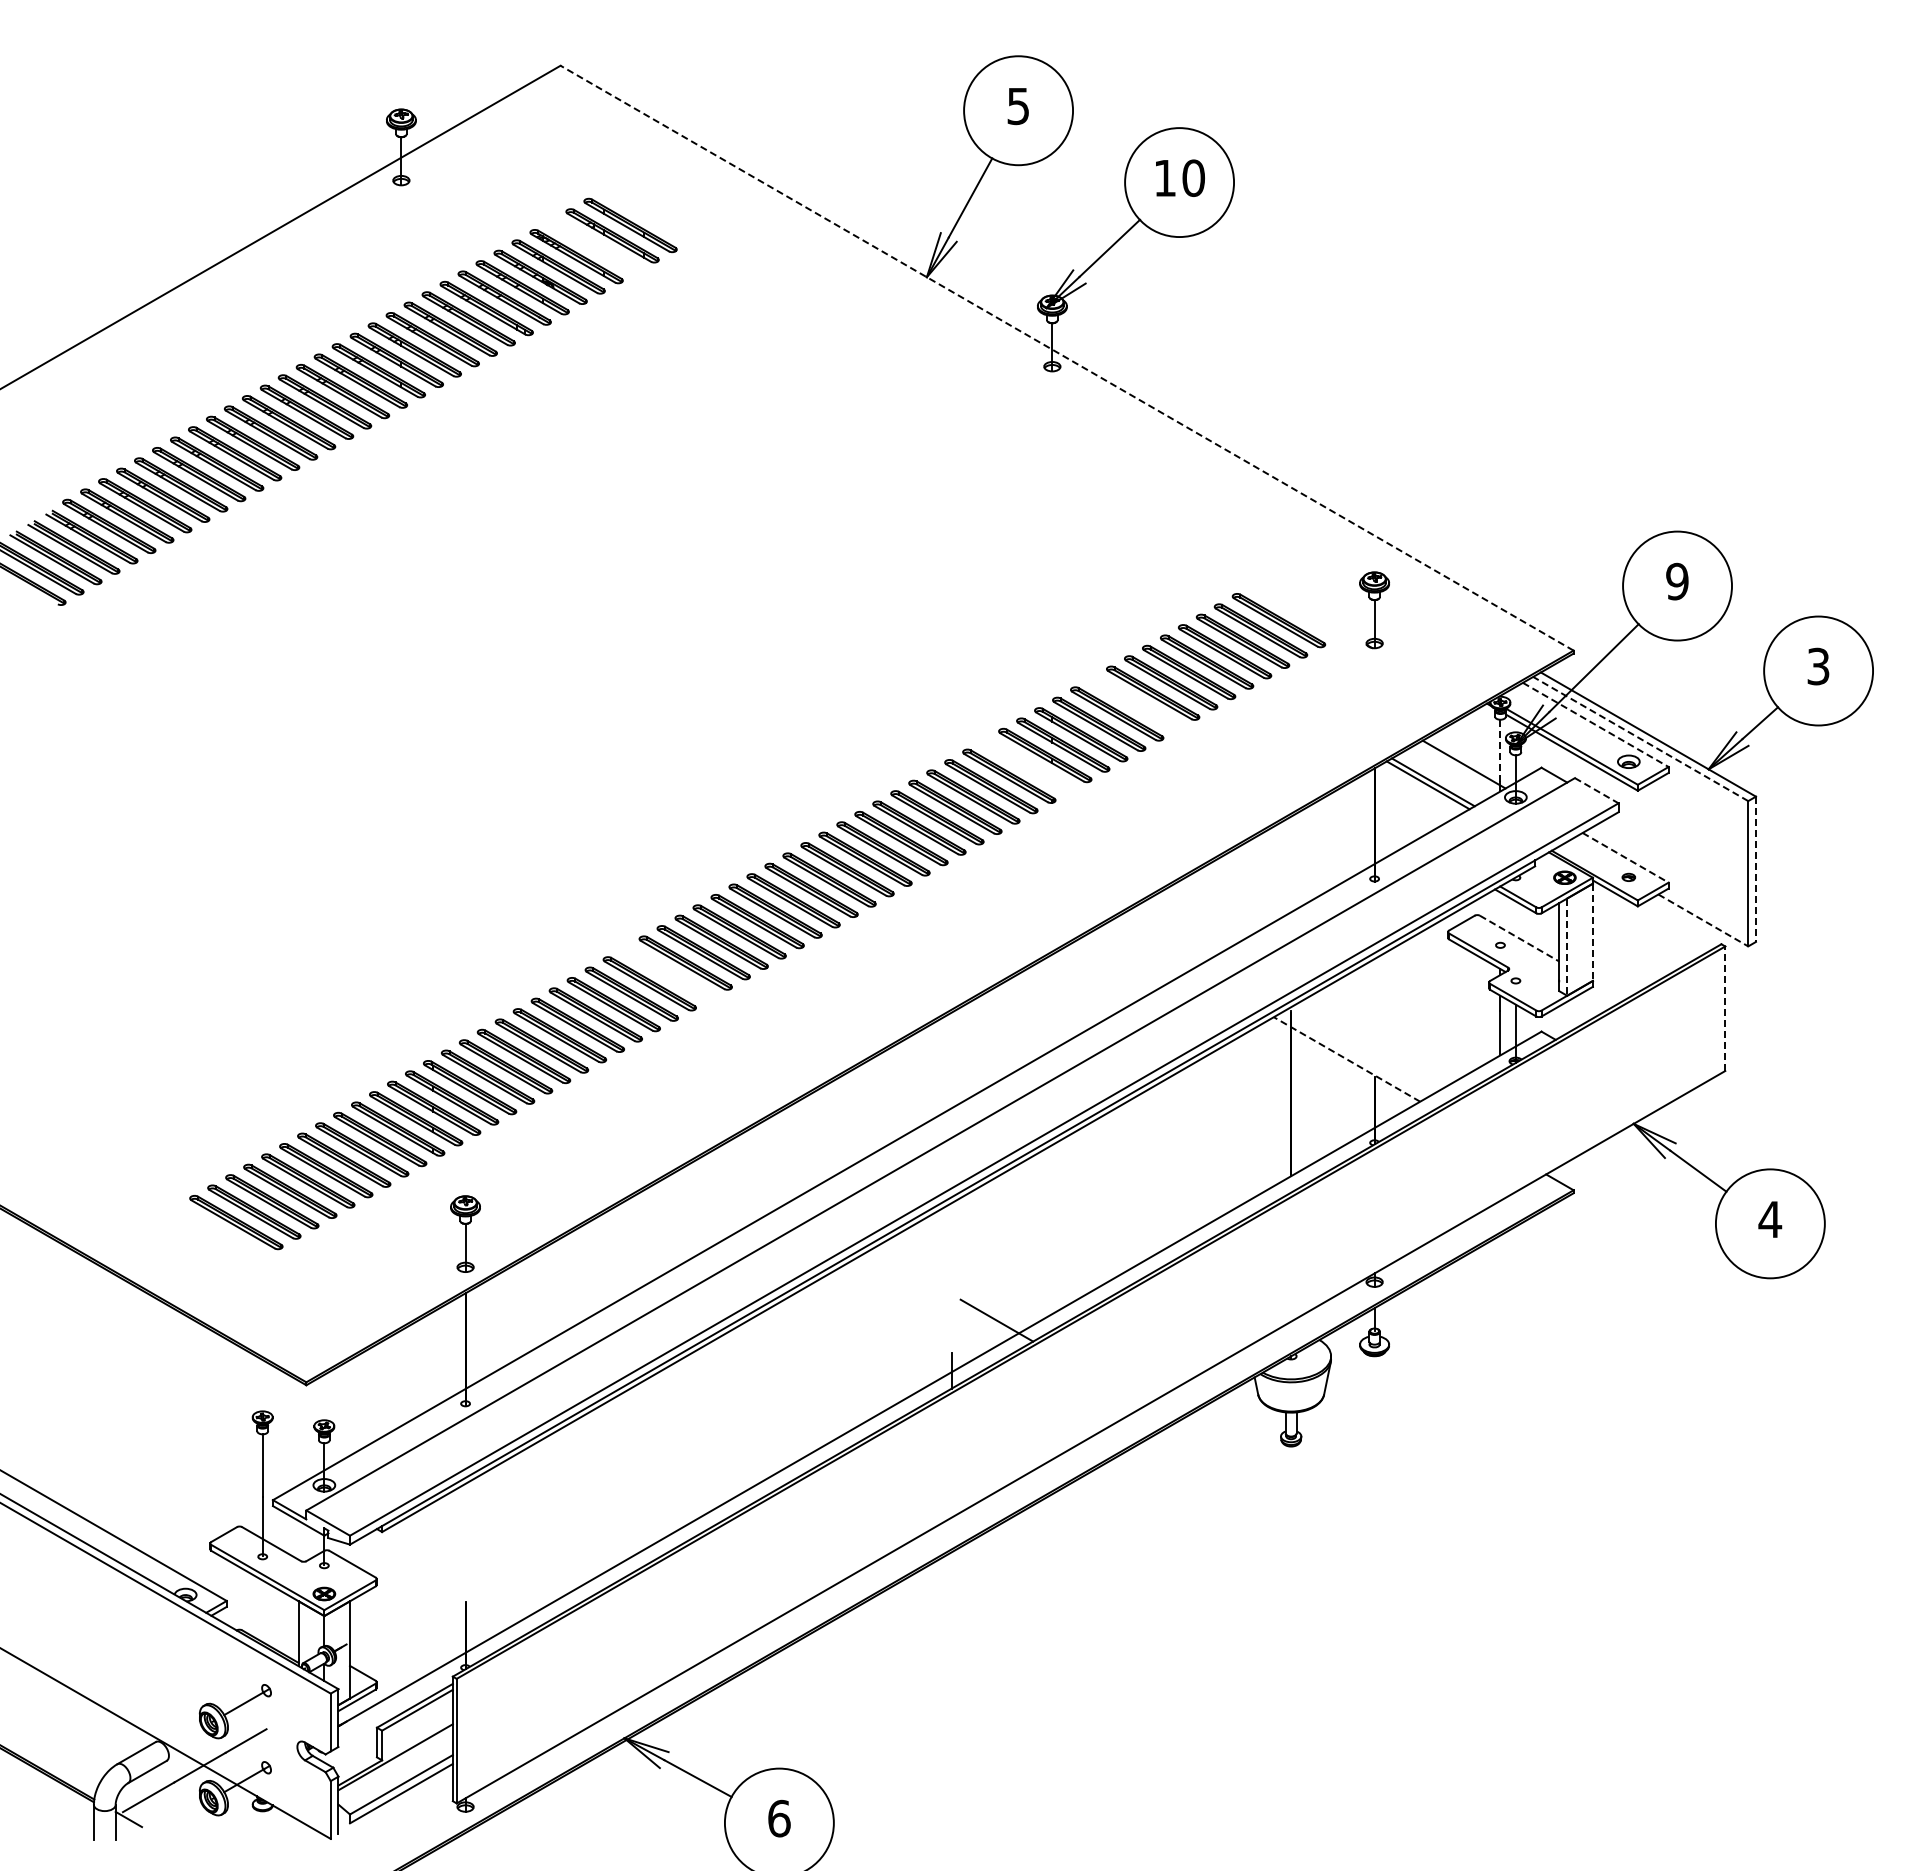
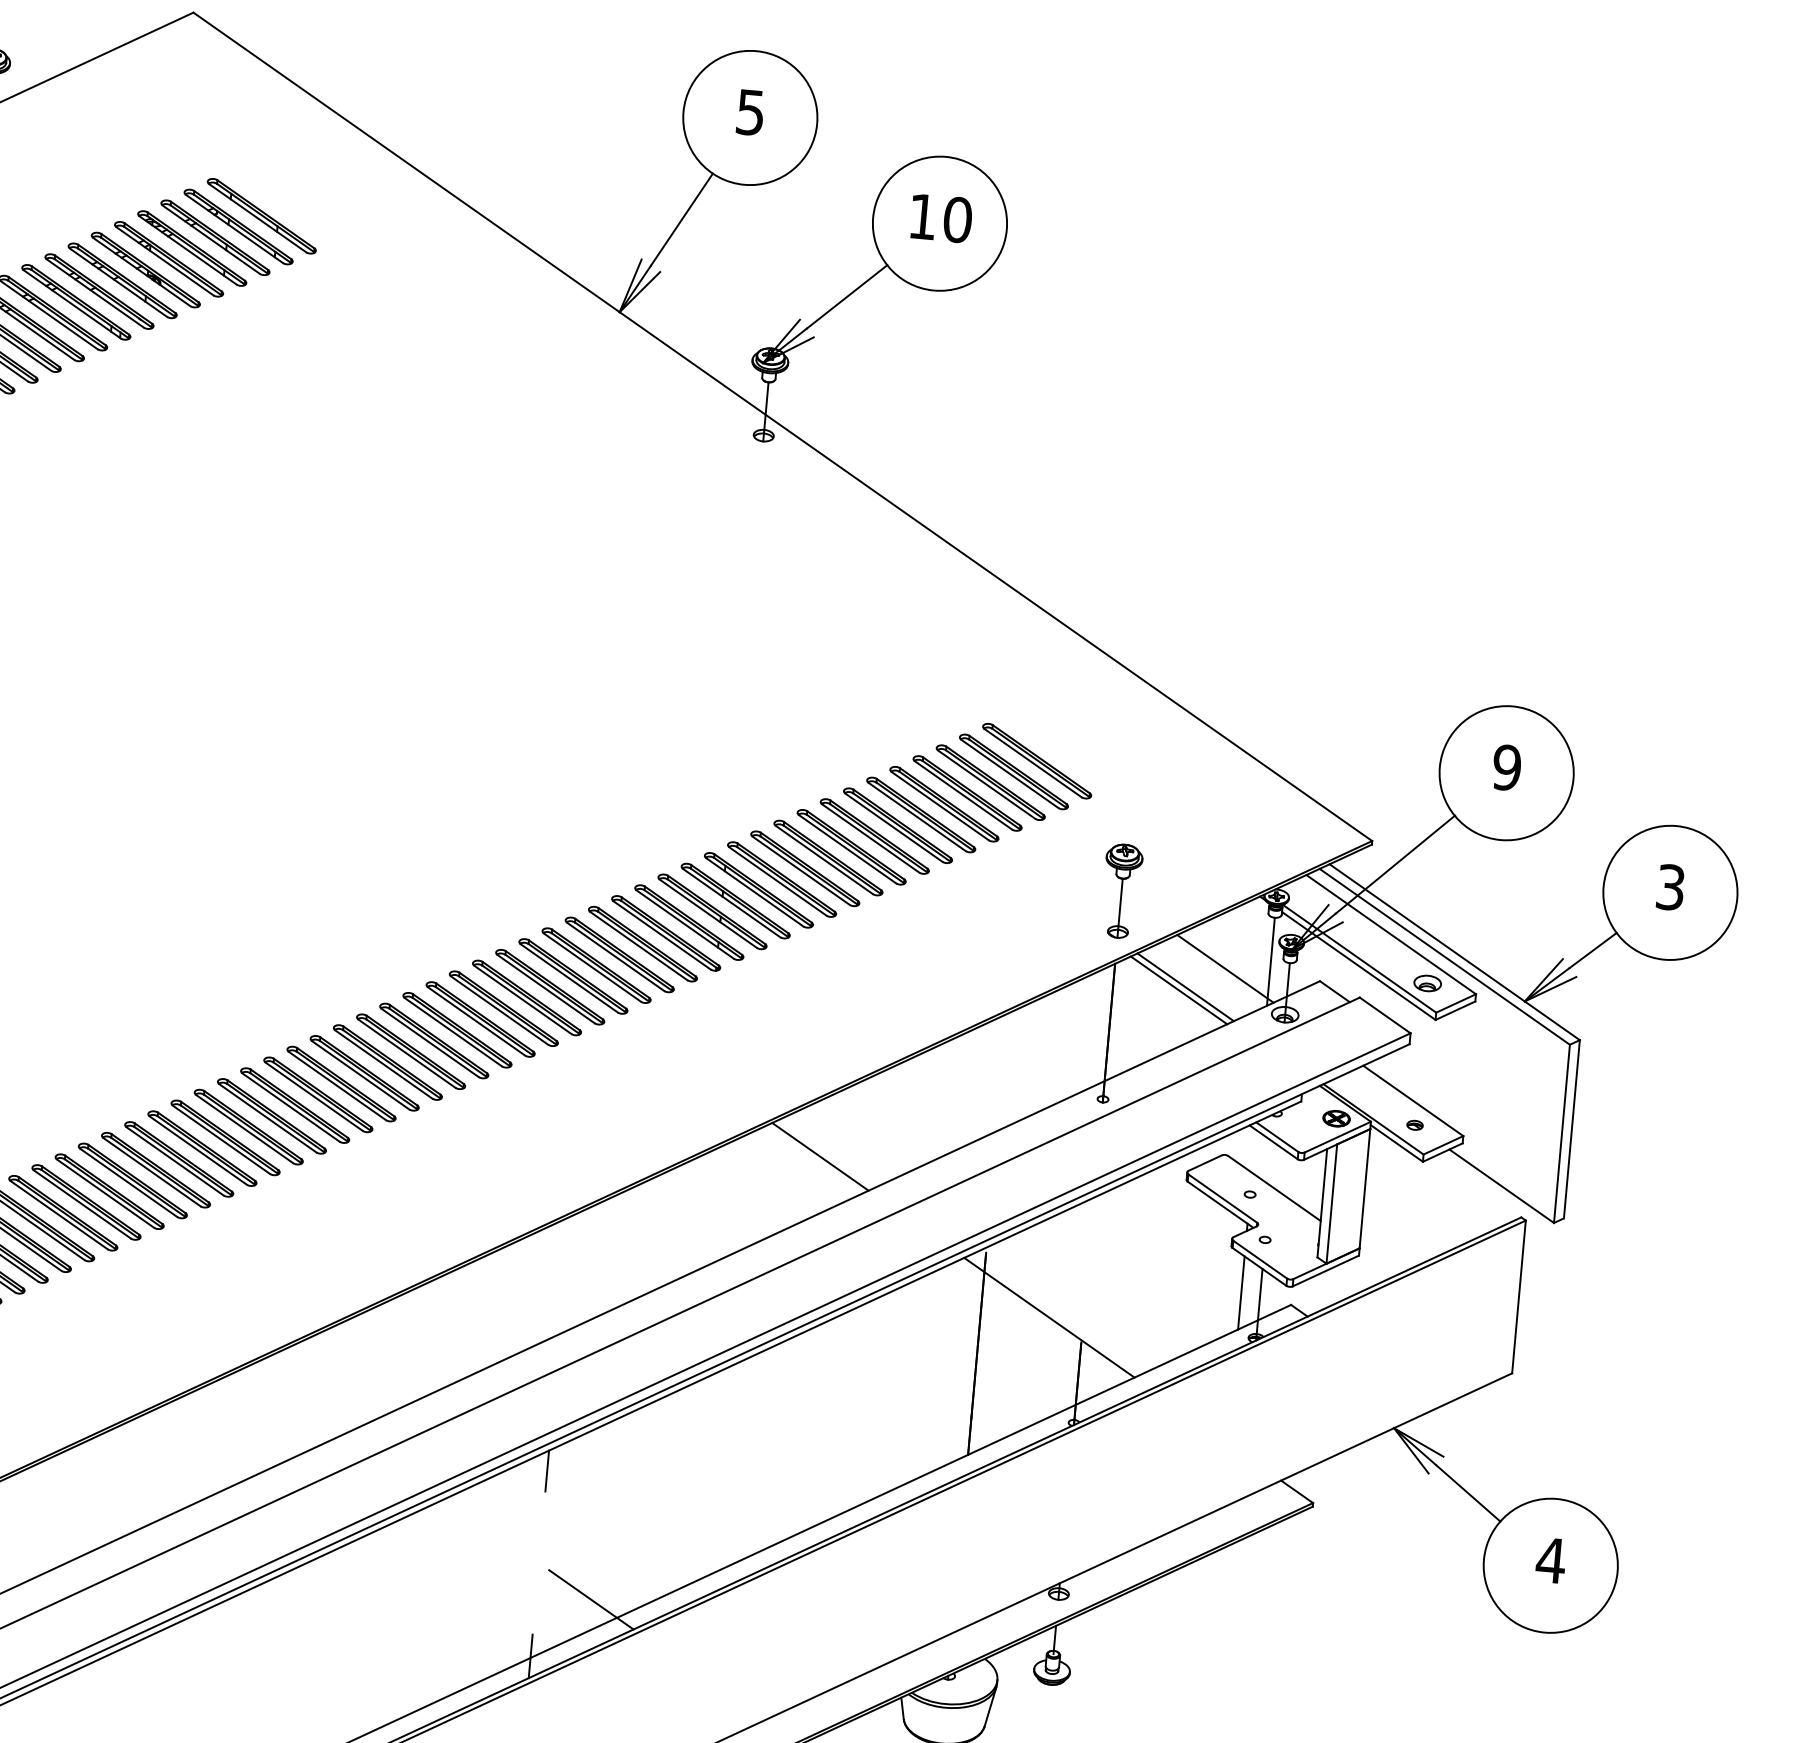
part: (594, 245) -> (215, 236), added
line: (1067, 358) -> (783, 427), dashed -> solid
part: (1296, 609) -> (1036, 760), added
part: (1374, 610) -> (1121, 891), moved
part: (1135, 703) -> (828, 857), added
line: (1596, 725) -> (1392, 935), dashed -> solid
line: (1640, 738) -> (1444, 956), dashed -> solid
line: (1500, 750) -> (1271, 955), dashed -> solid
part: (1027, 765) -> (689, 922), added
line: (1597, 790) -> (1386, 1015), dashed -> solid
line: (1625, 857) -> (1413, 1100), dashed -> solid
line: (1755, 869) -> (1571, 1129), dashed -> solid
line: (1703, 920) -> (1501, 1186), dashed -> solid
line: (1592, 932) -> (1364, 1188), dashed -> solid
line: (1519, 938) -> (1274, 1188), dashed -> solid
line: (1149, 945) -> (819, 1156), added
line: (1567, 947) -> (1332, 1204), dashed -> solid
part: (667, 972) -> (225, 1136), added
line: (1725, 1008) -> (1519, 1296), dashed -> solid
line: (1347, 1059) -> (1049, 1317), dashed -> solid
line: (951, 1219) -> (546, 1470), added

